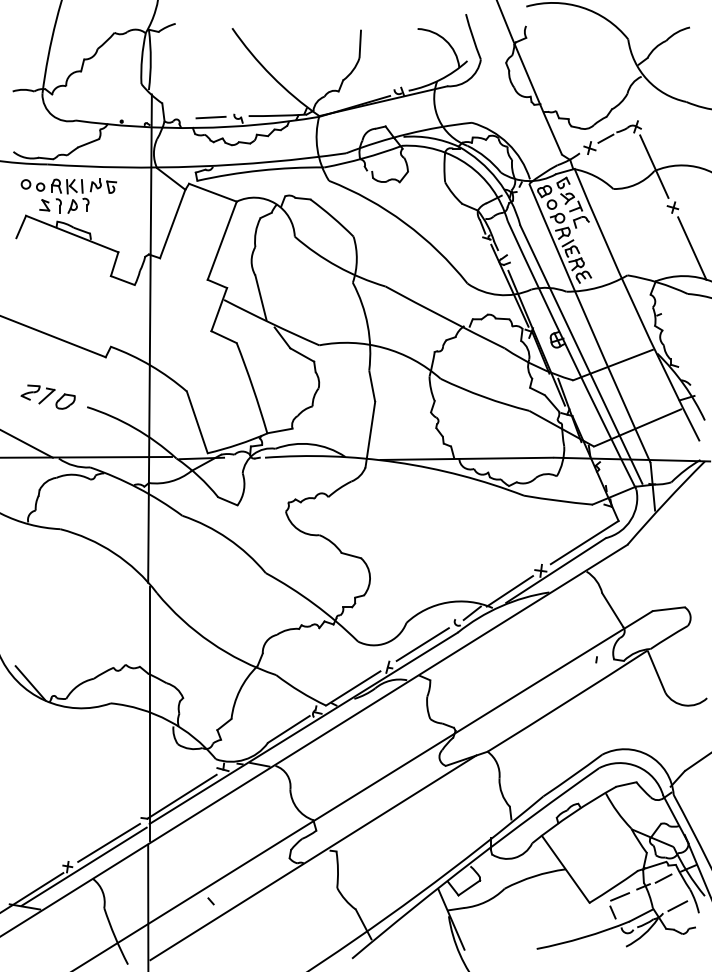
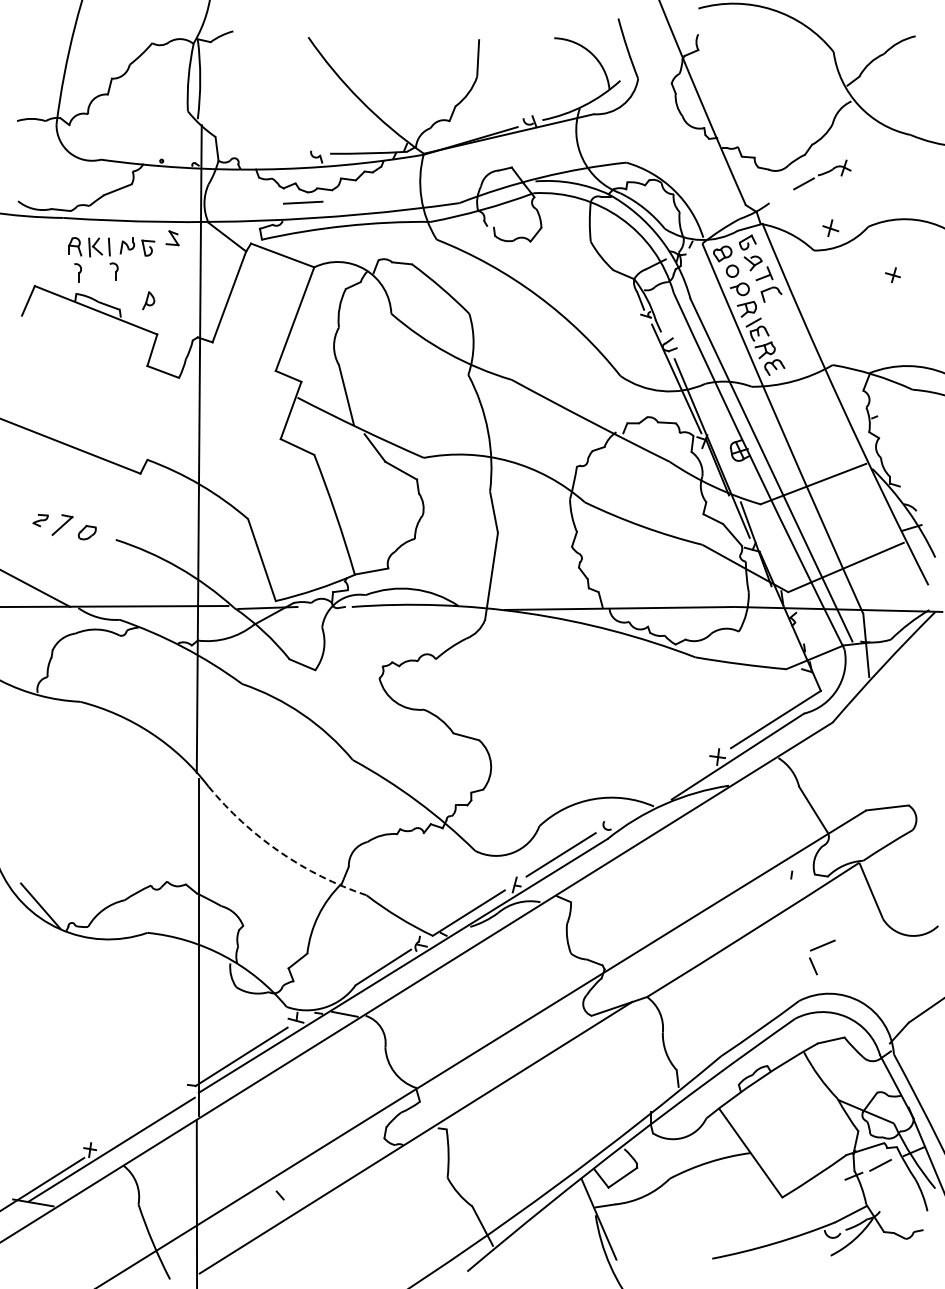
line: (211, 117) -> (303, 202), moved
part: (589, 148) -> (830, 228), moved
line: (654, 166) -> (868, 220), removed
part: (32, 185) -> (43, 245), removed
part: (44, 205) -> (172, 238), moved
part: (72, 206) -> (148, 300), moved
line: (692, 248) -> (918, 329), removed
part: (30, 392) -> (40, 520), size x0.6
part: (65, 401) -> (87, 532), size x0.7
line: (509, 591) -> (676, 784), removed
line: (472, 613) -> (626, 813), removed
arc: (211, 642) -> (280, 852), solid -> dashed
line: (108, 842) -> (144, 1117), removed
part: (616, 899) -> (818, 948), moved
line: (677, 905) -> (899, 1201), removed

